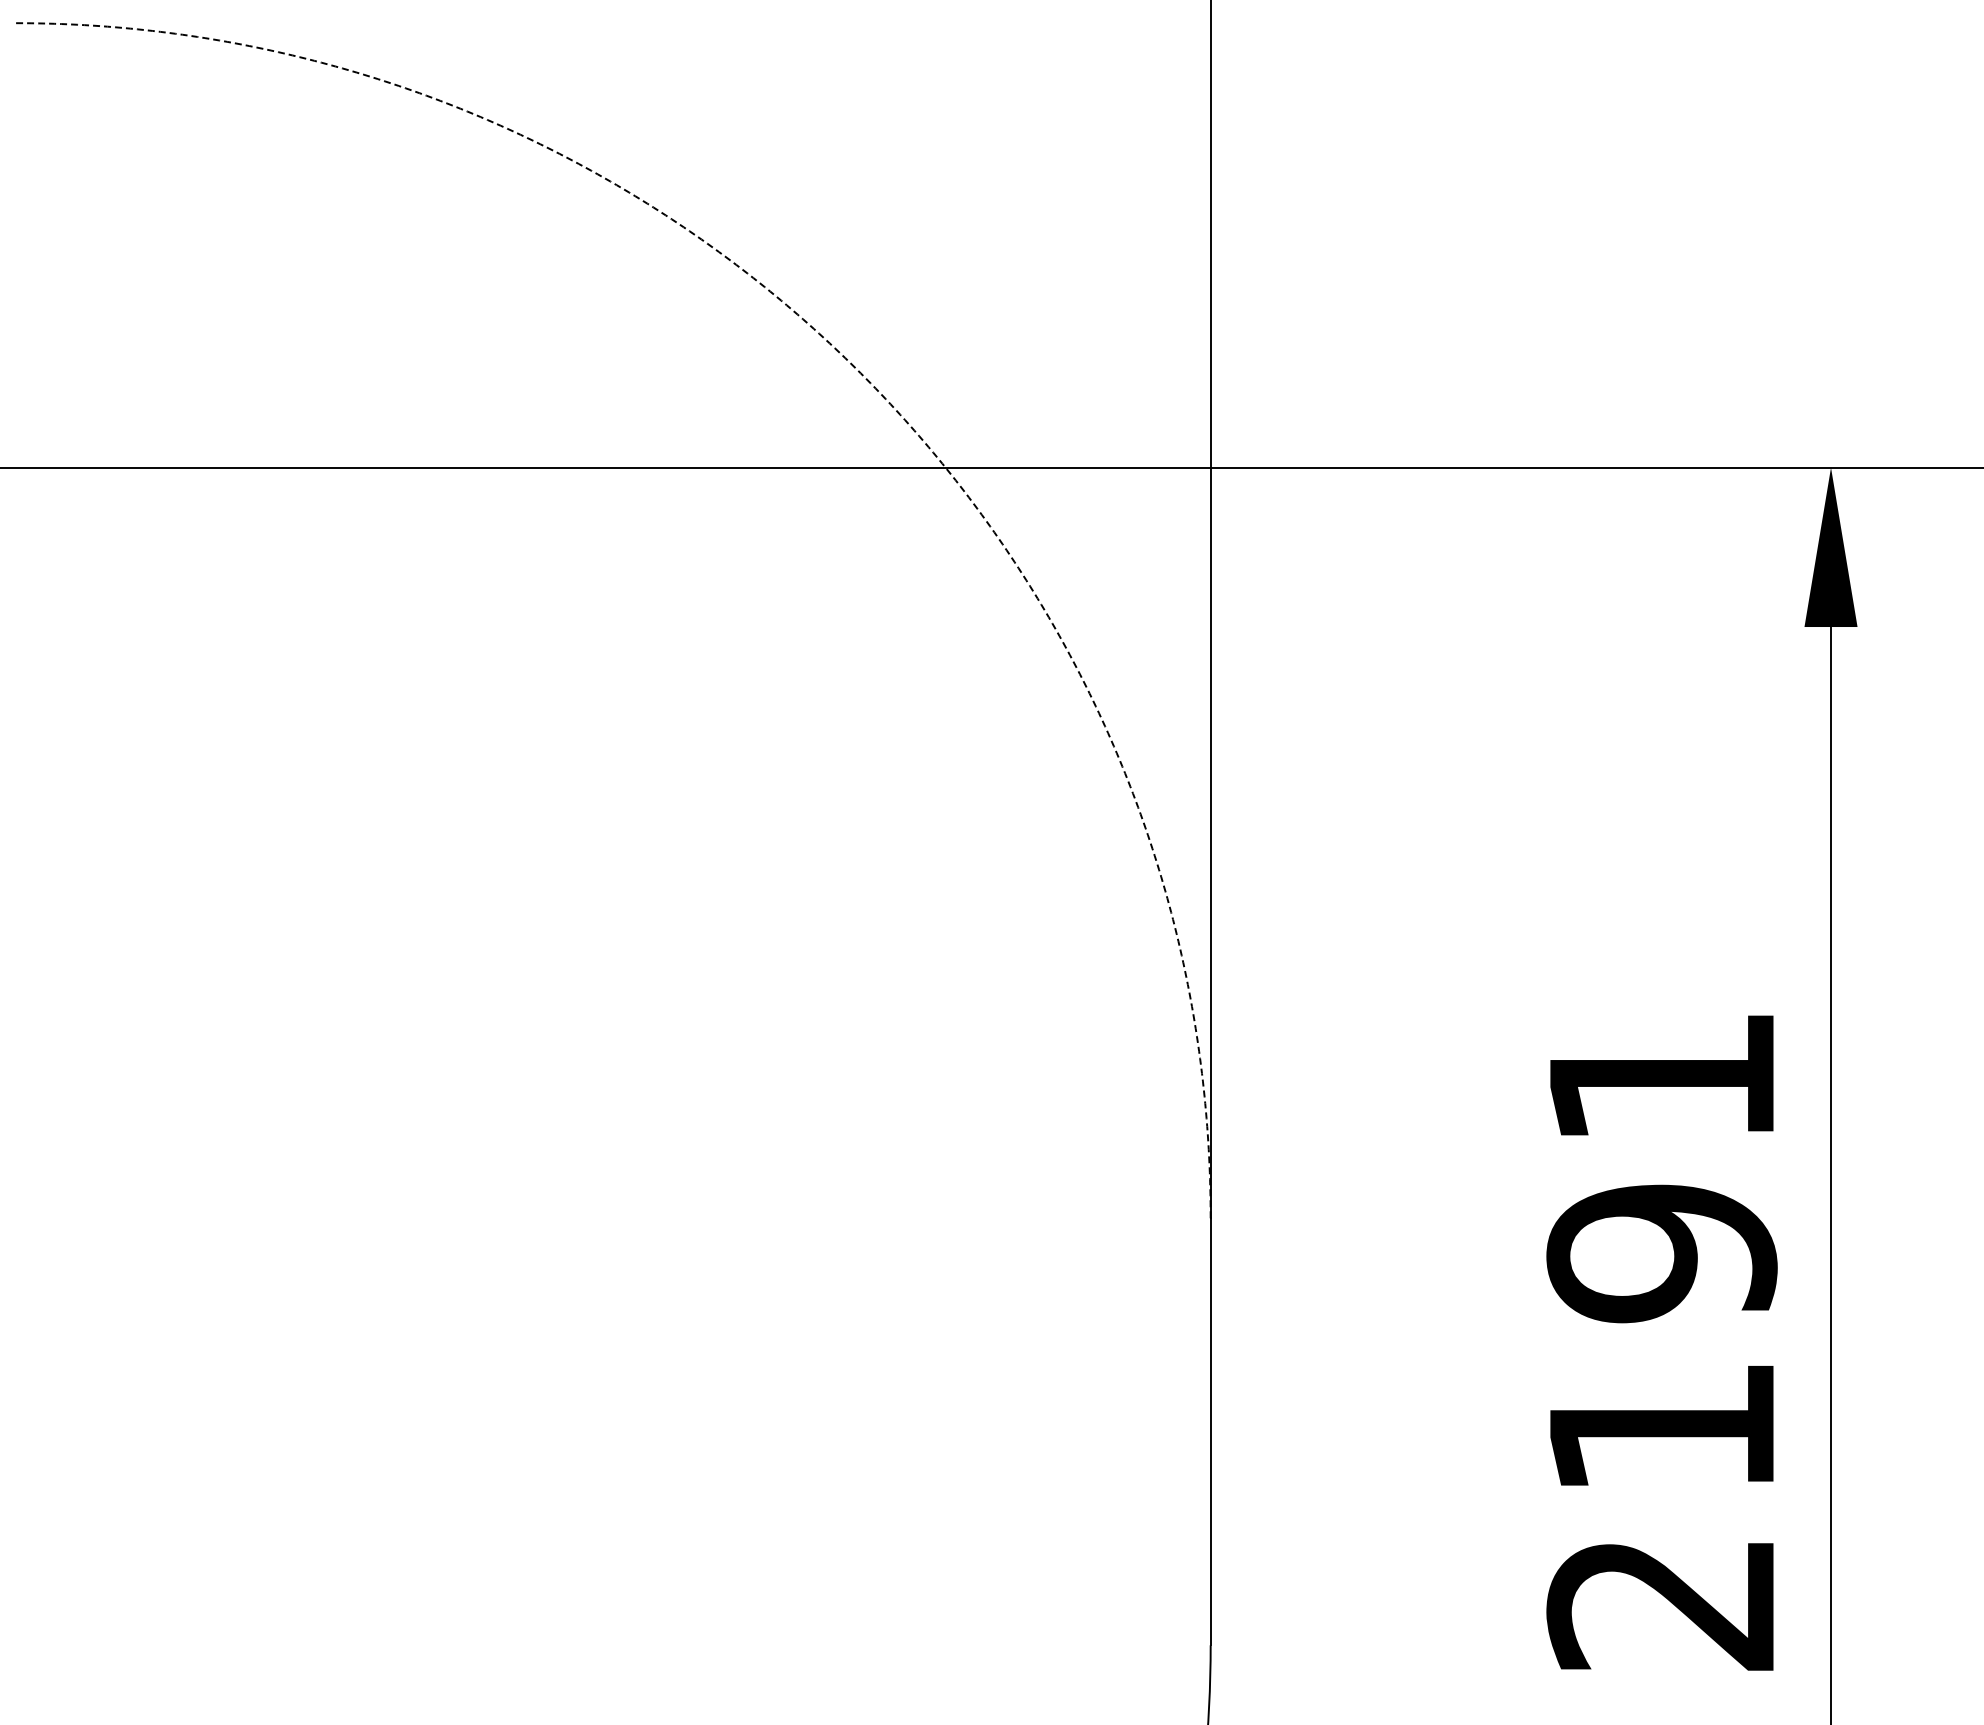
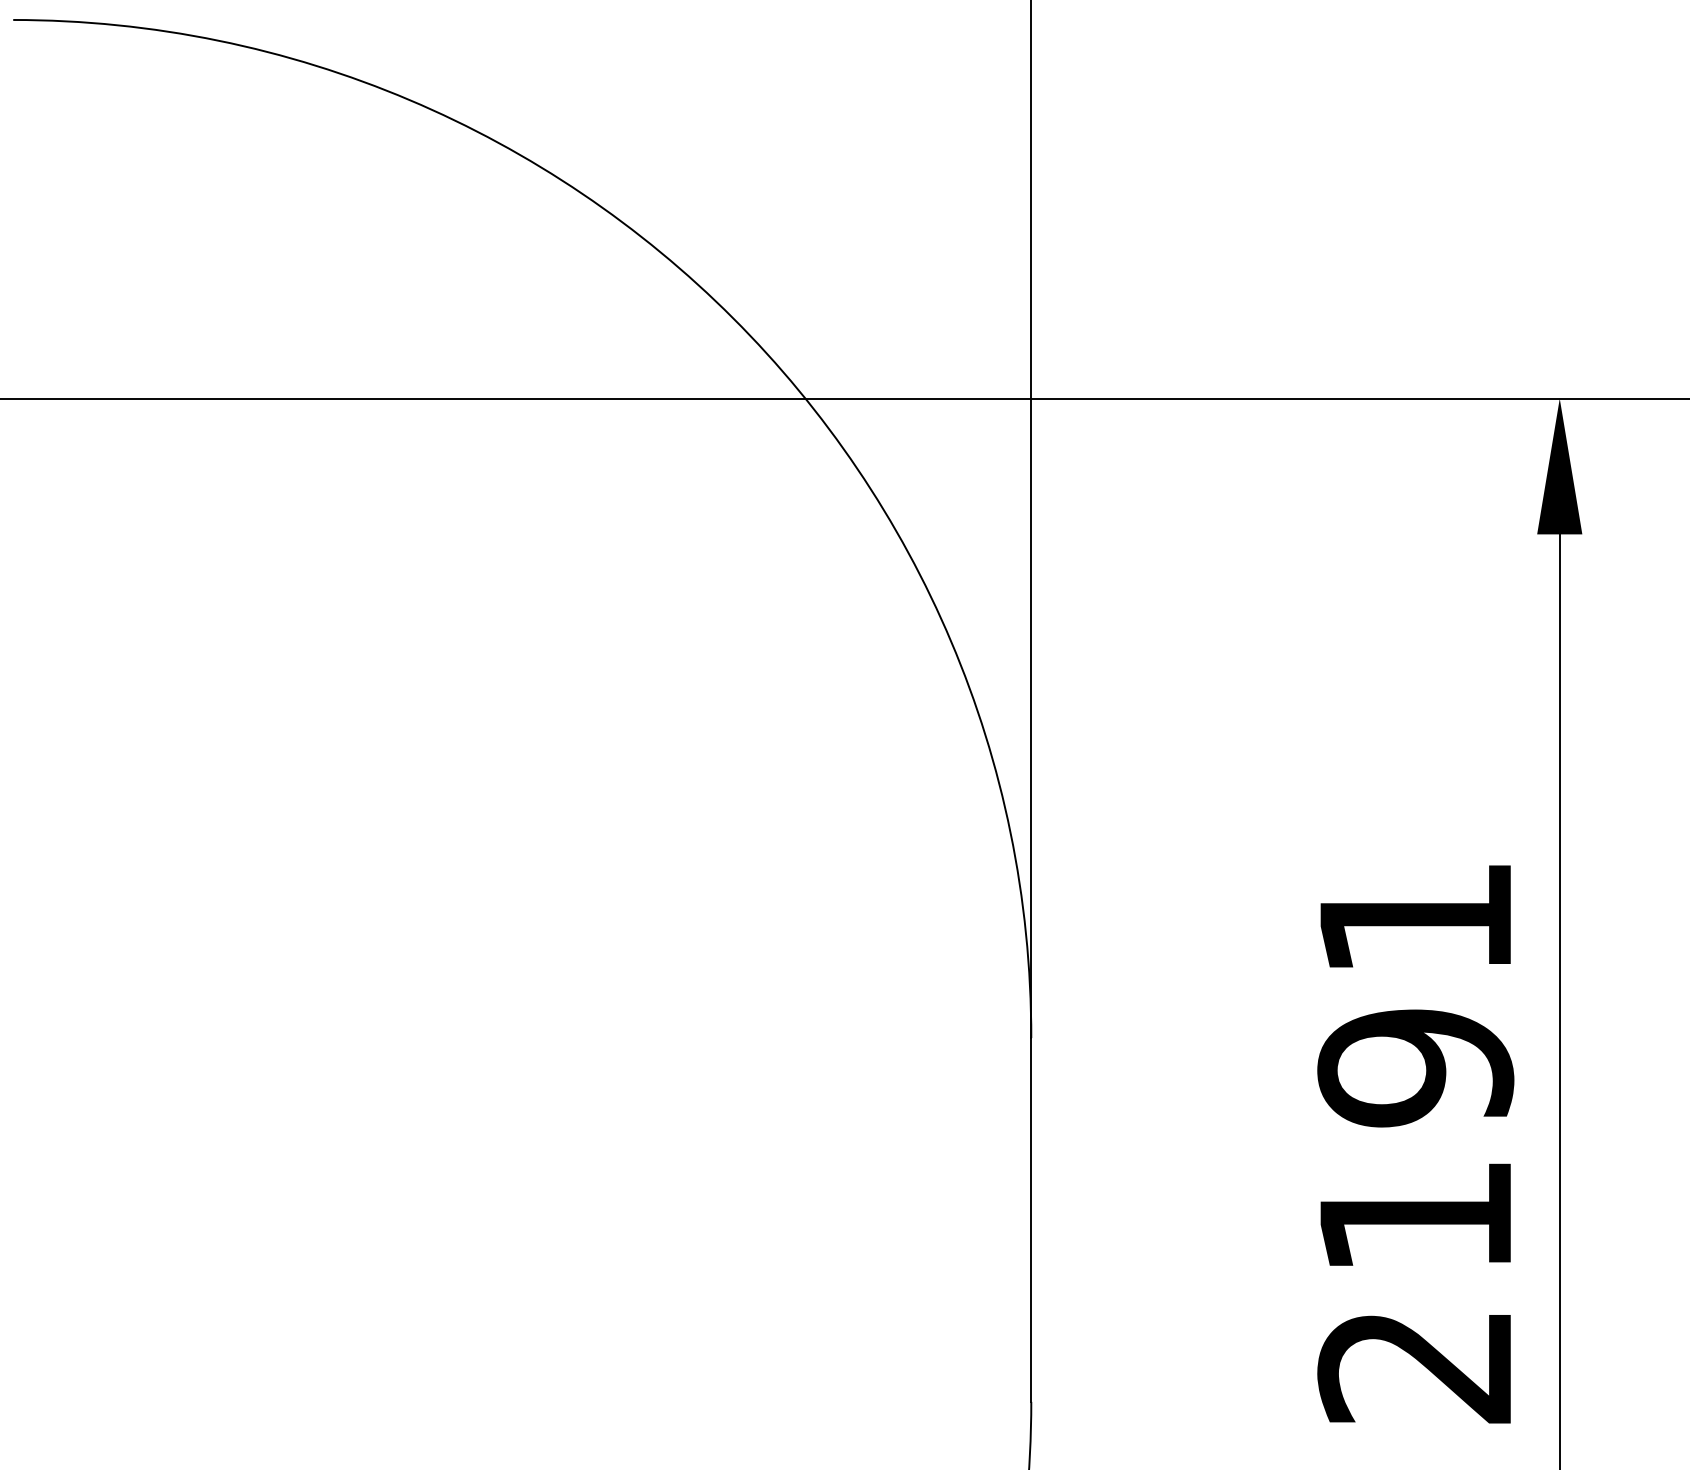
arc: (860, 373) -> (732, 318), dashed -> solid

